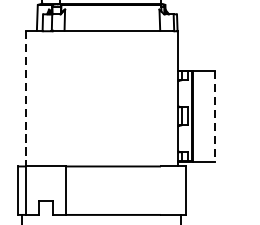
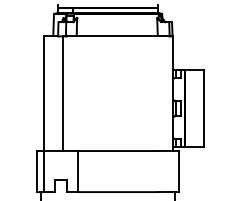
line: (25, 98) -> (43, 93), dashed -> solid
line: (47, 98) -> (62, 93), added
line: (215, 116) -> (204, 108), dashed -> solid

